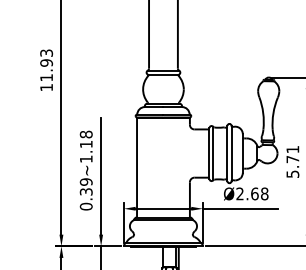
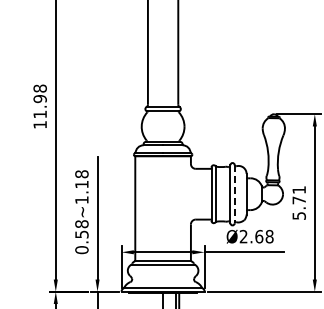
text: (45, 53) -> (39, 88), 11.93 -> 11.98
line: (231, 153) -> (234, 194), solid -> dashed
text: (85, 187) -> (81, 229), 0.39~1.18 -> 0.58~1.18

